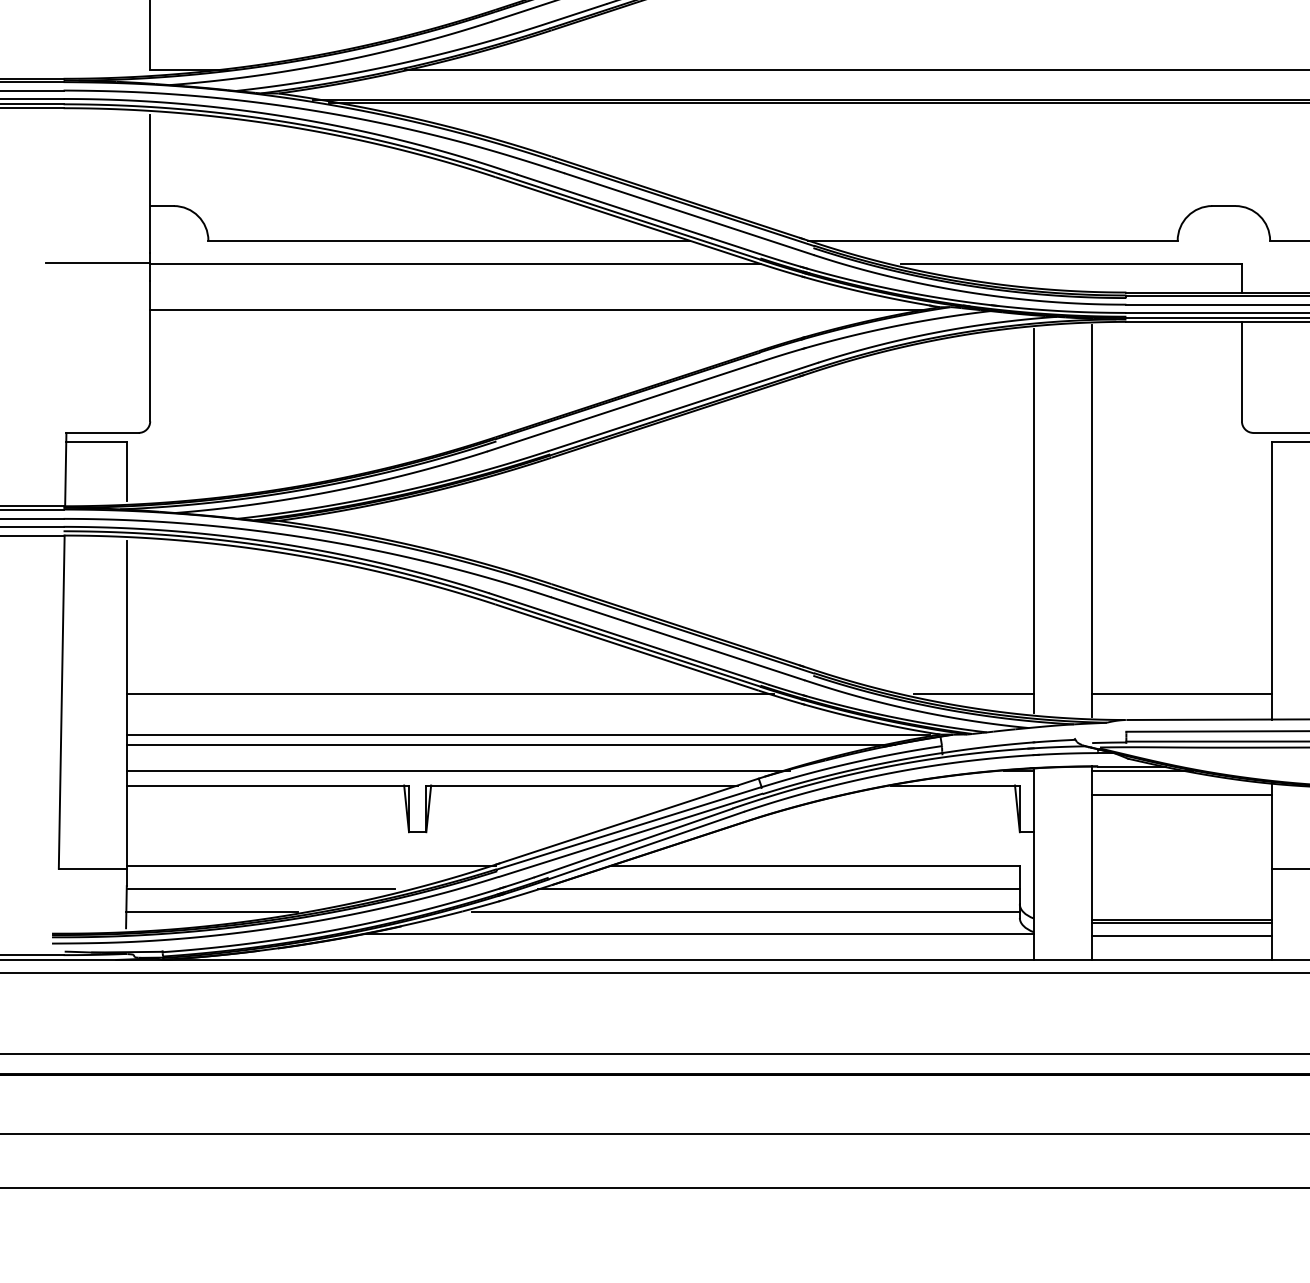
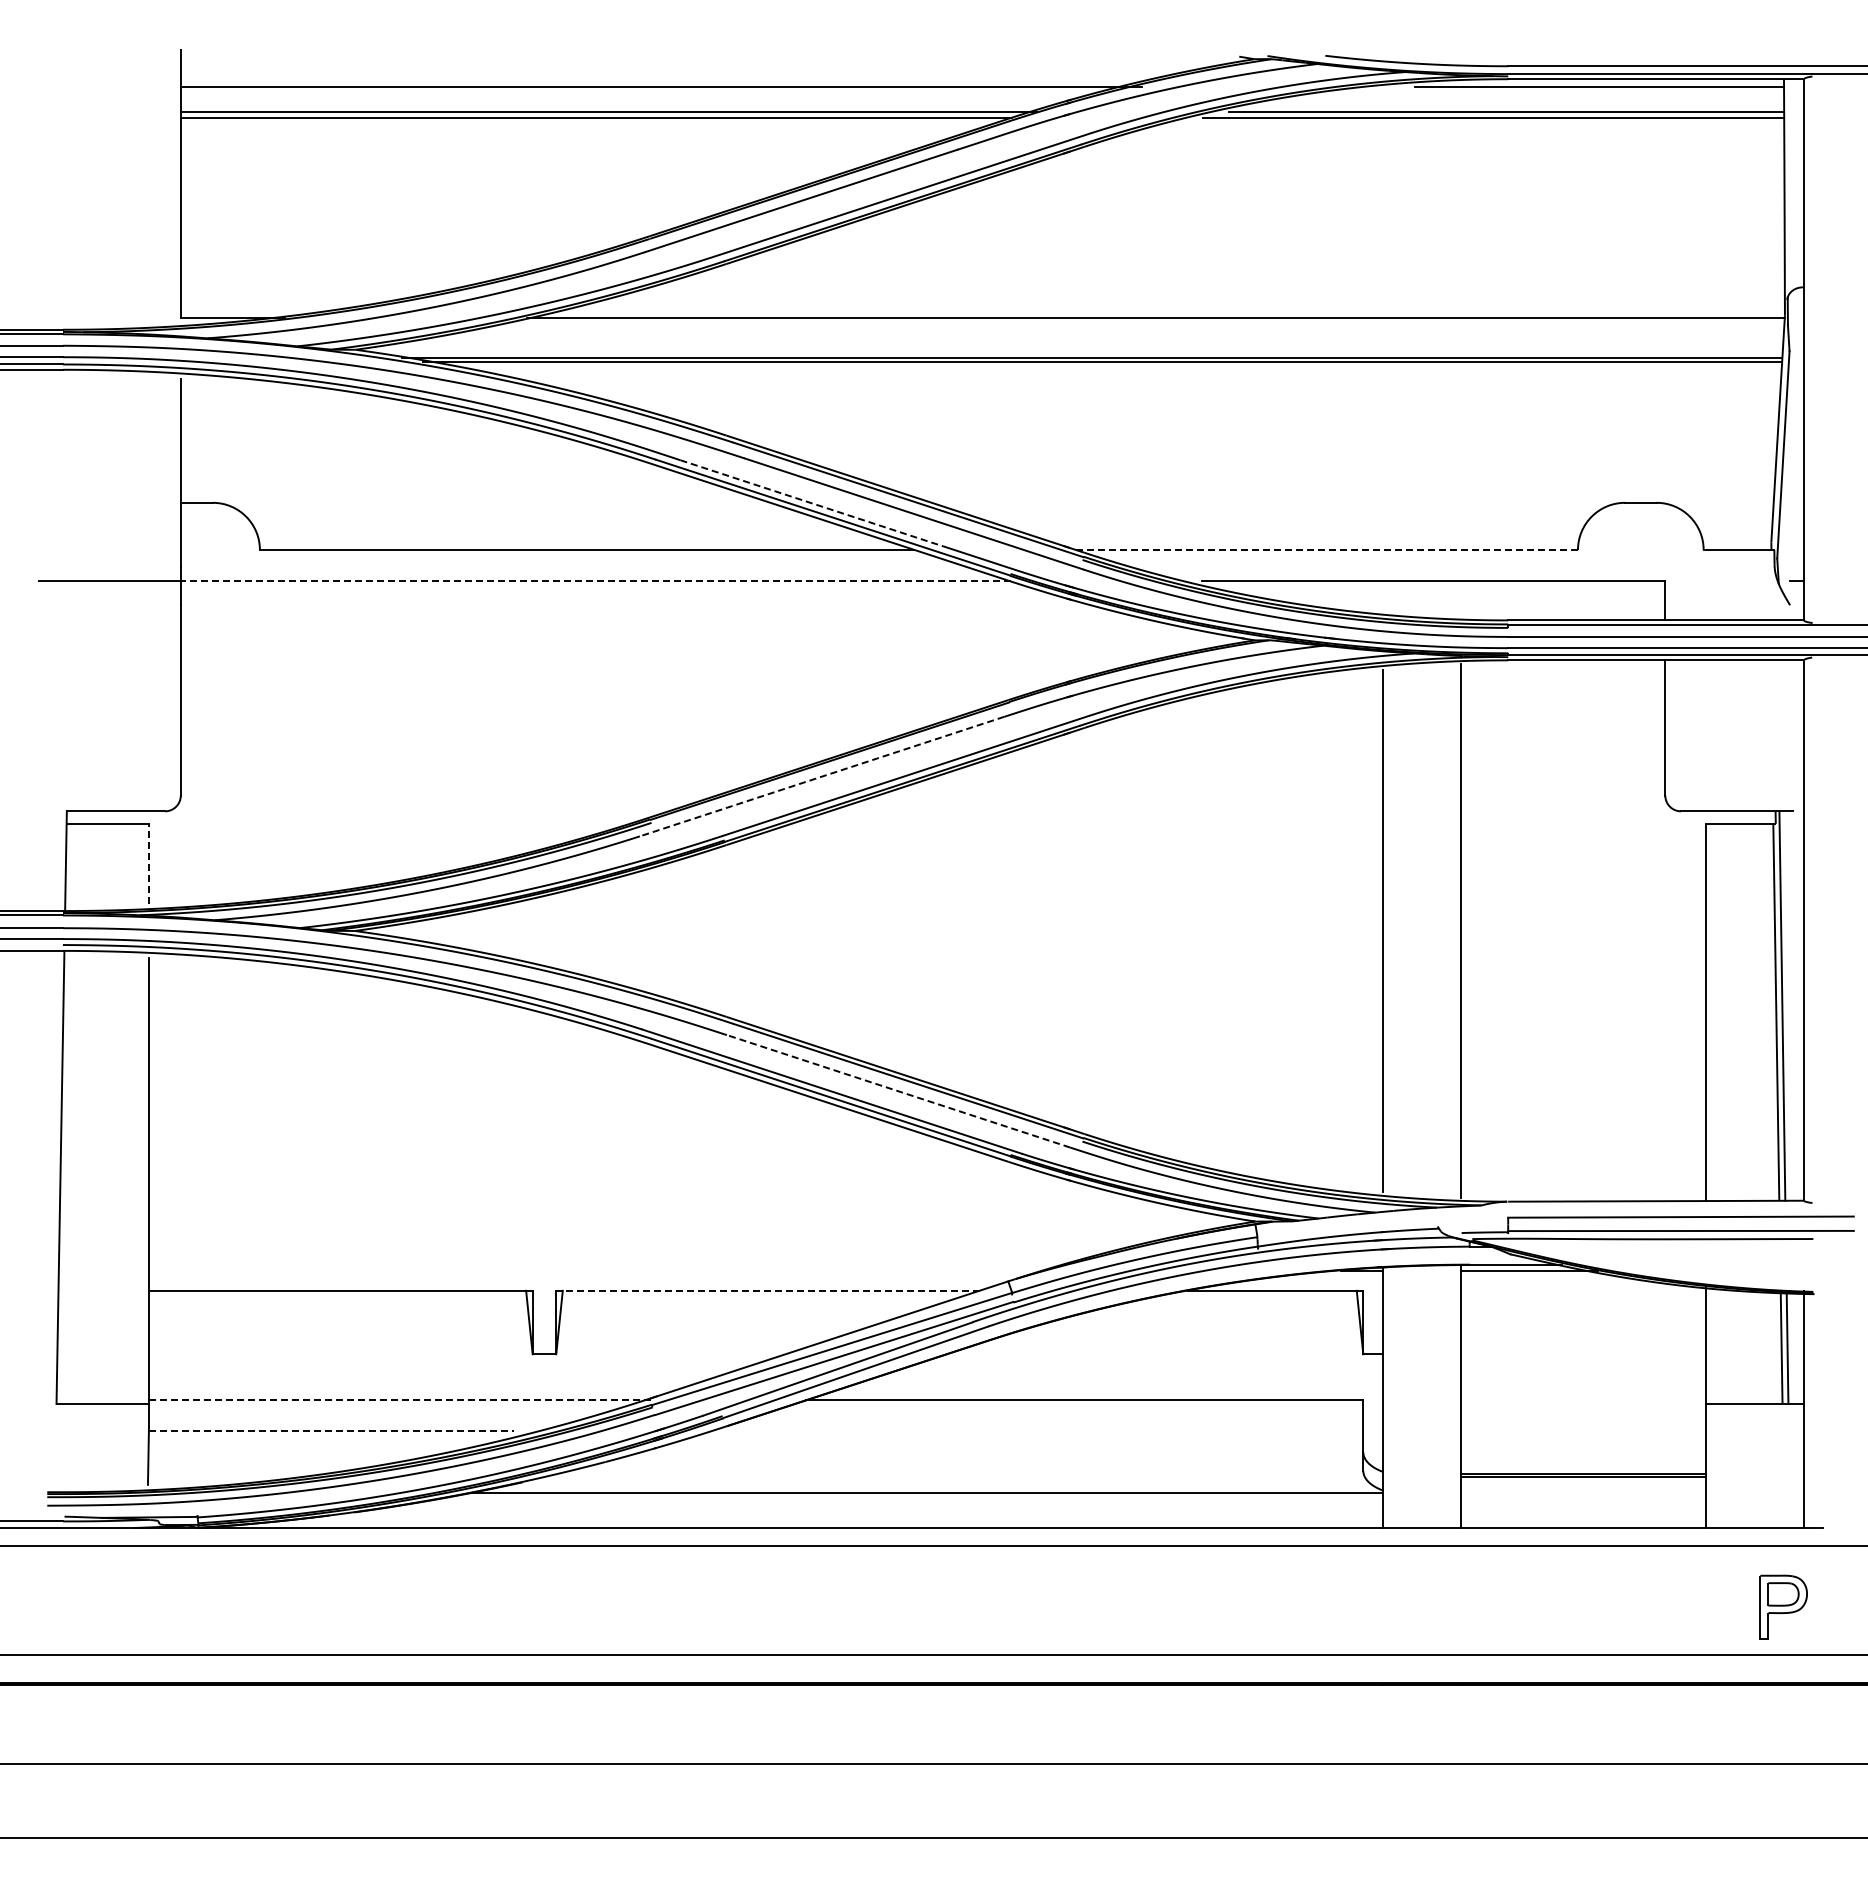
line: (614, 206) -> (812, 503), solid -> dashed
line: (992, 240) -> (1326, 549), solid -> dashed
line: (455, 263) -> (595, 581), solid -> dashed
line: (539, 310) -> (709, 644), removed
line: (622, 407) -> (822, 776), solid -> dashed
line: (127, 471) -> (149, 863), solid -> dashed
line: (678, 638) -> (898, 1091), solid -> dashed
line: (450, 694) -> (589, 1166), removed
line: (973, 694) -> (1300, 1166), removed
line: (1181, 694) -> (1583, 1166), removed
line: (528, 735) -> (695, 1222), removed
line: (511, 744) -> (671, 1235), removed
line: (458, 770) -> (600, 1270), removed
line: (581, 785) -> (767, 1290), solid -> dashed
line: (1181, 795) -> (1583, 1304), removed
line: (311, 866) -> (399, 1400), solid -> dashed
line: (261, 889) -> (331, 1431), solid -> dashed
line: (778, 889) -> (1035, 1431), removed
line: (212, 911) -> (265, 1462), removed
line: (745, 911) -> (990, 1462), removed
line: (1181, 936) -> (1583, 1495), removed

